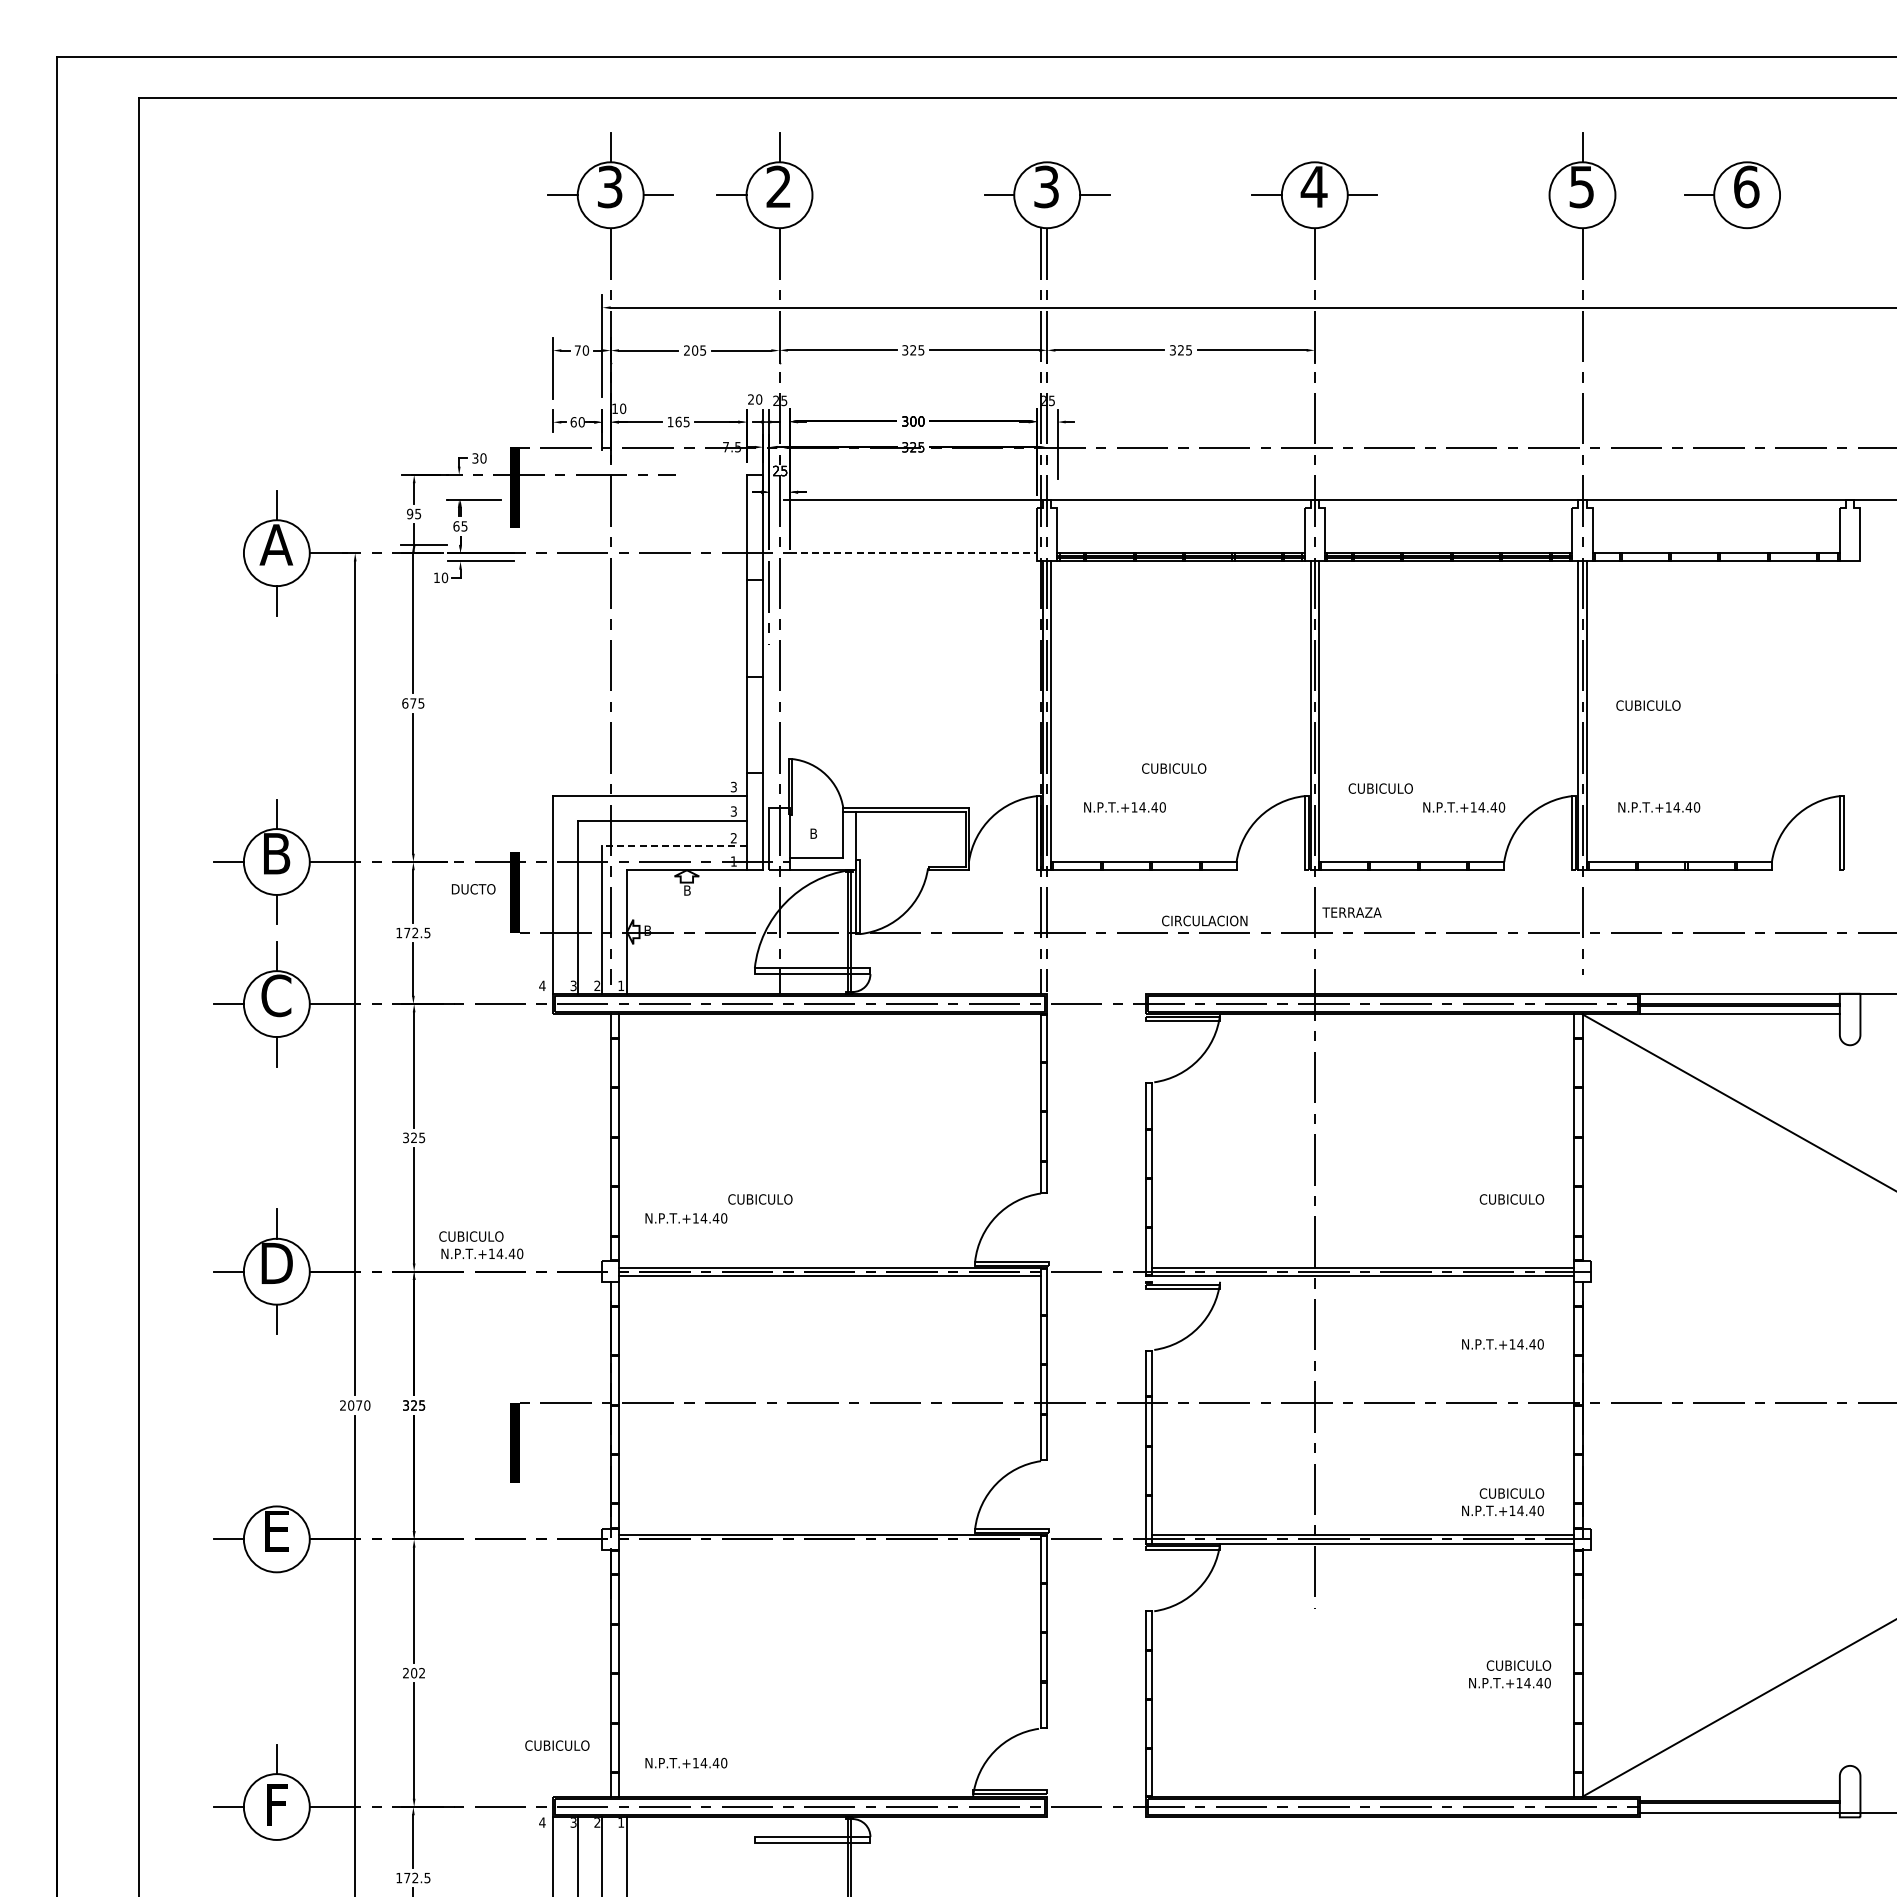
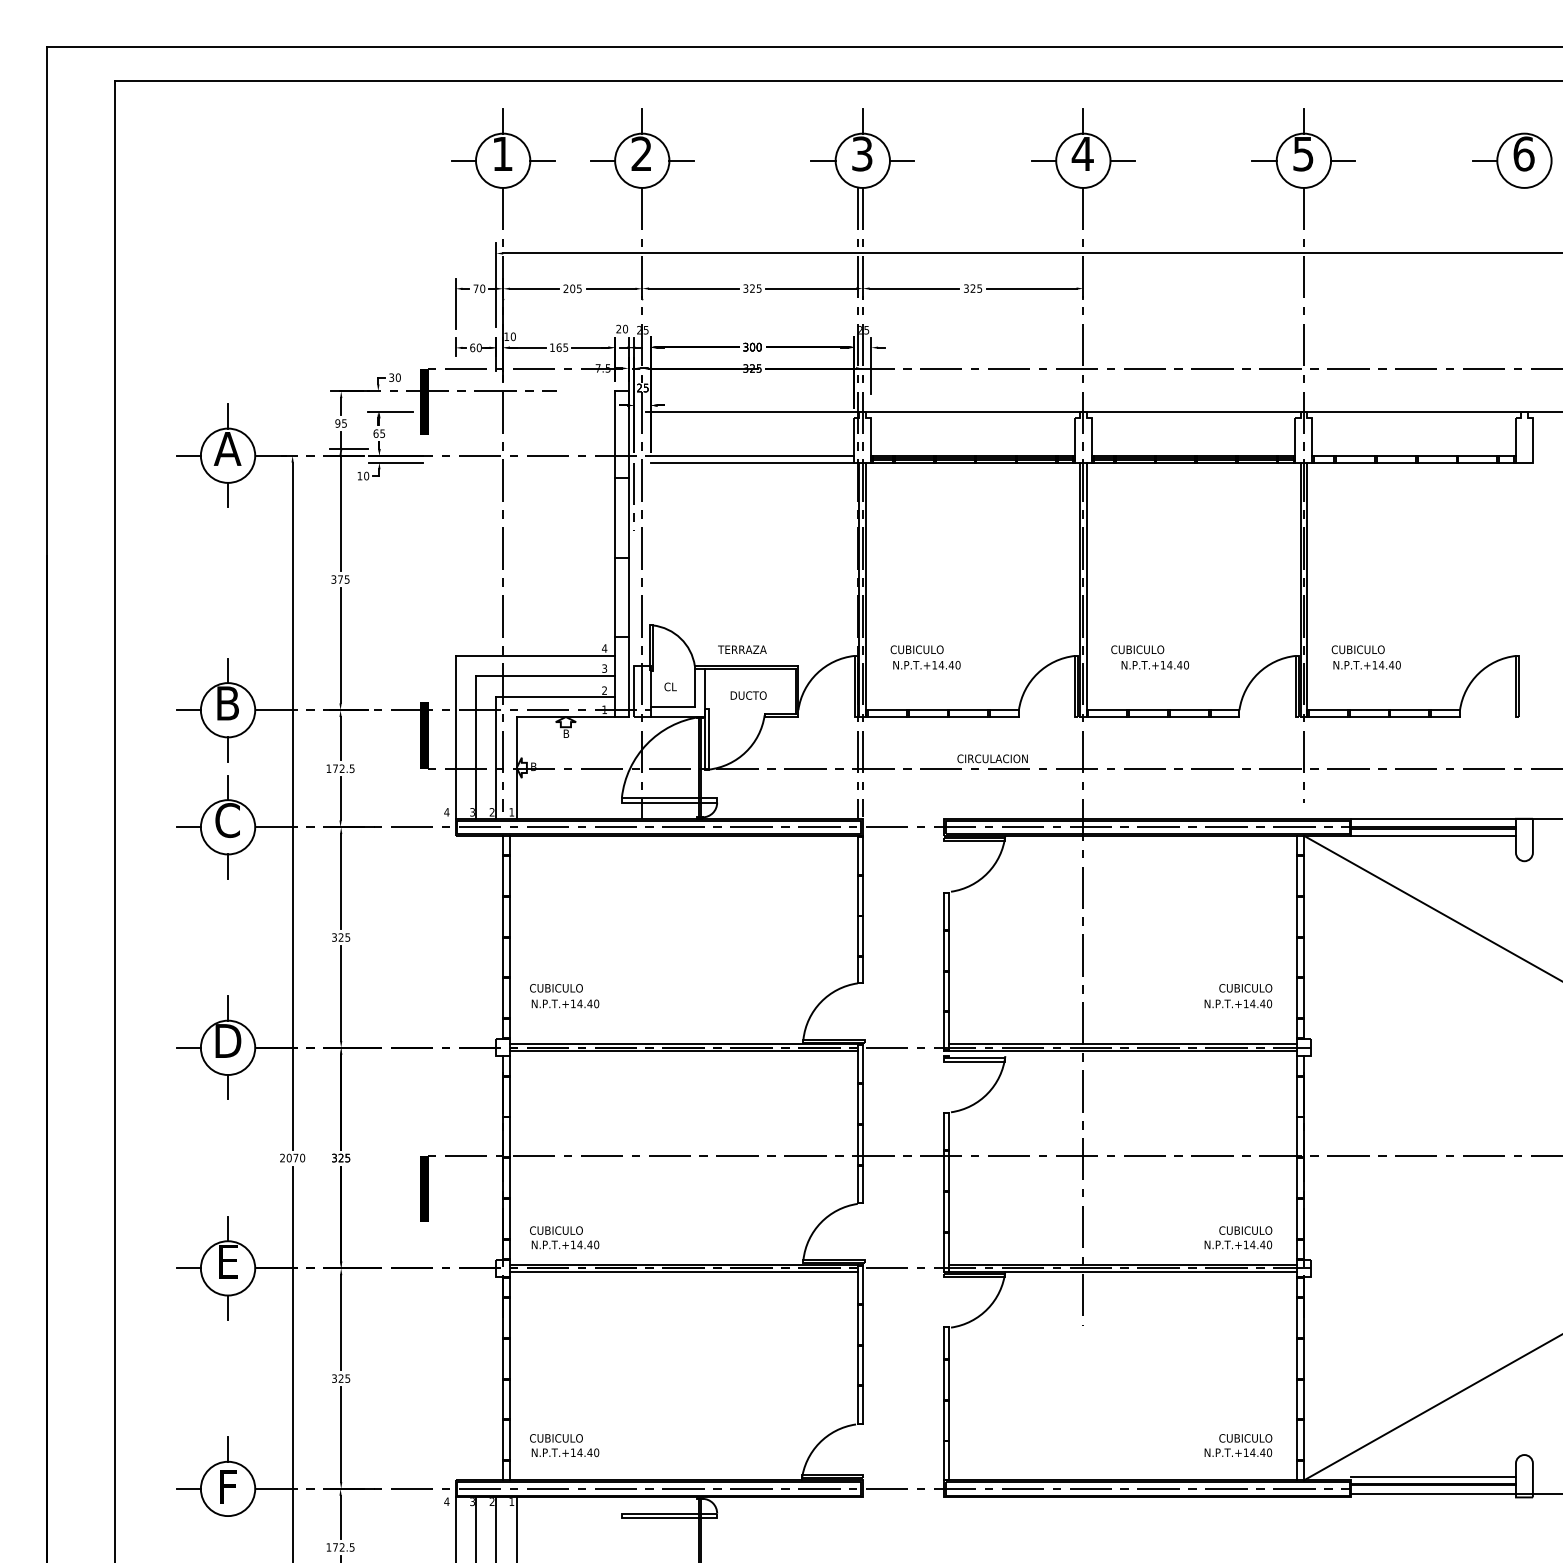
line: (1047, 147) -> (863, 121), added
line: (1314, 147) -> (1083, 121), added
text: (610, 186) -> (502, 153), 3 -> 1
line: (826, 195) -> (680, 161), added
line: (1534, 195) -> (1264, 161), added
line: (1629, 195) -> (1342, 161), added
part: (1732, 195) -> (1512, 161), moved
line: (228, 553) -> (188, 456), added
line: (913, 553) -> (752, 456), dashed -> solid
line: (912, 561) -> (751, 462), added
text: (405, 703) -> (334, 579), 675 -> 375
text: (1648, 705) -> (1358, 649), moved
text: (1174, 768) -> (917, 649), moved
text: (733, 786) -> (604, 648), 3 -> 4
text: (1464, 807) -> (1155, 665), moved
text: (813, 833) -> (670, 686), B -> CL
line: (674, 845) -> (555, 696), dashed -> solid
text: (473, 889) -> (748, 695), moved
text: (1351, 912) -> (741, 649), moved
text: (760, 1199) -> (556, 988), moved
text: (481, 1245) -> (564, 1237), moved
text: (1502, 1344) -> (1237, 1003), moved
line: (276, 1491) -> (227, 1228), added
line: (829, 1543) -> (683, 1271), added
line: (276, 1586) -> (227, 1307), added
text: (414, 1672) -> (341, 1378), 202 -> 325
text: (1510, 1674) -> (1238, 1445), moved
text: (557, 1745) -> (556, 1438), moved
line: (1739, 1792) -> (1433, 1476), added

